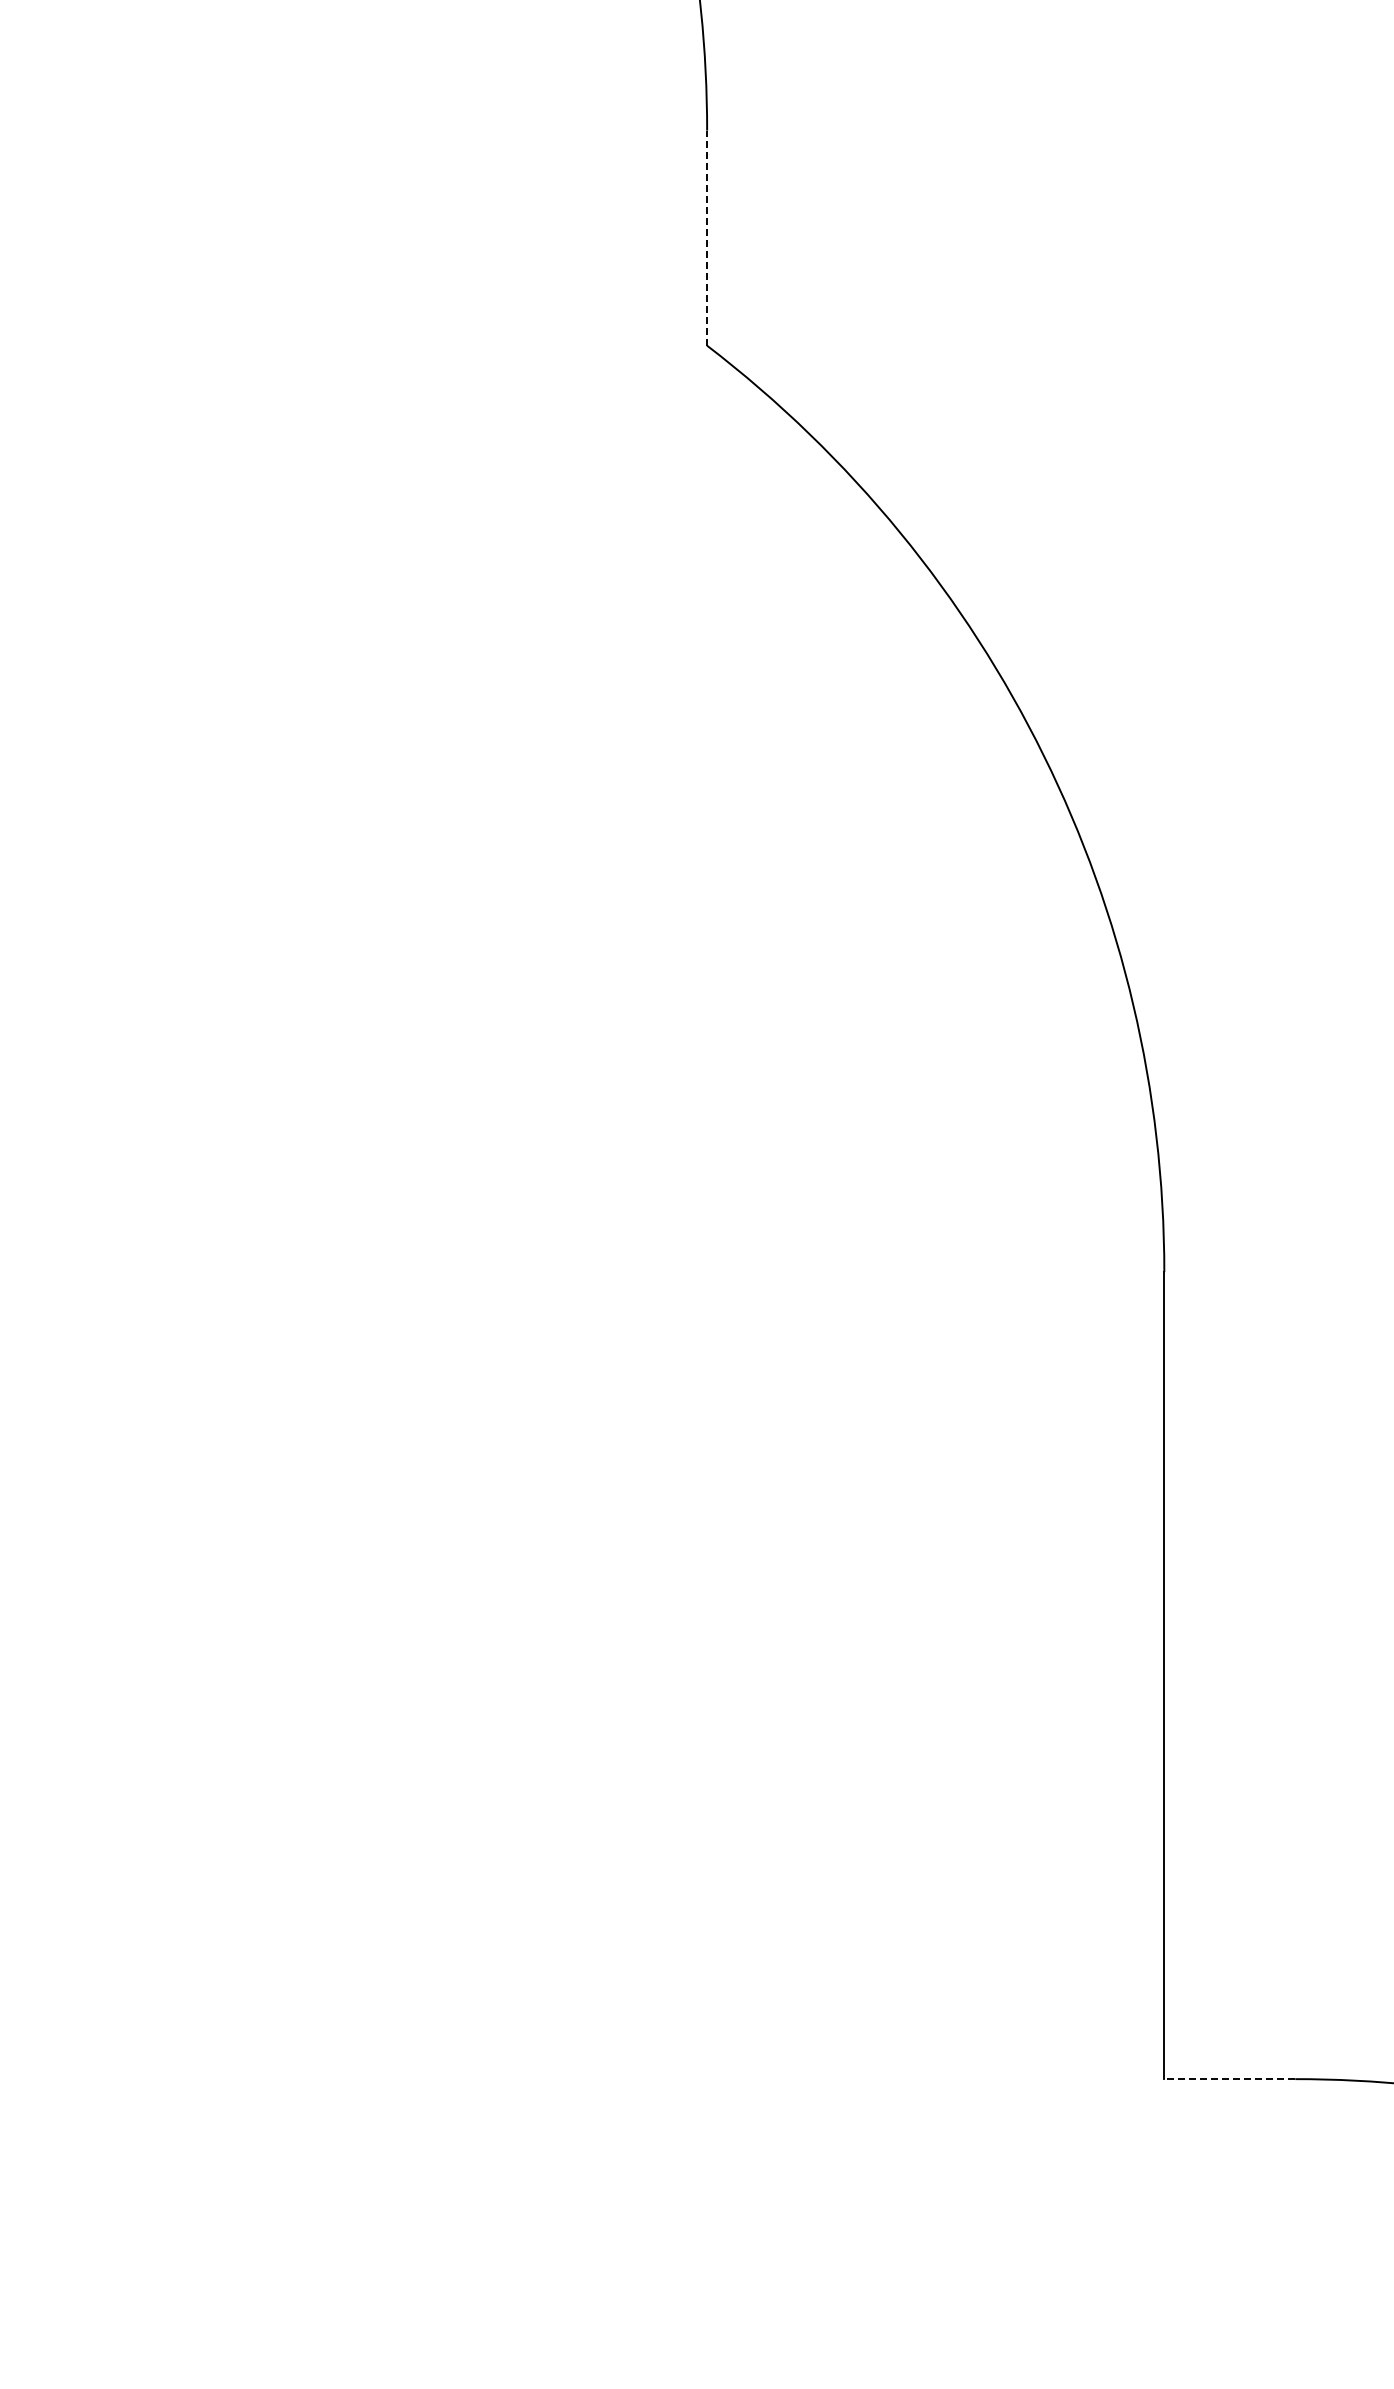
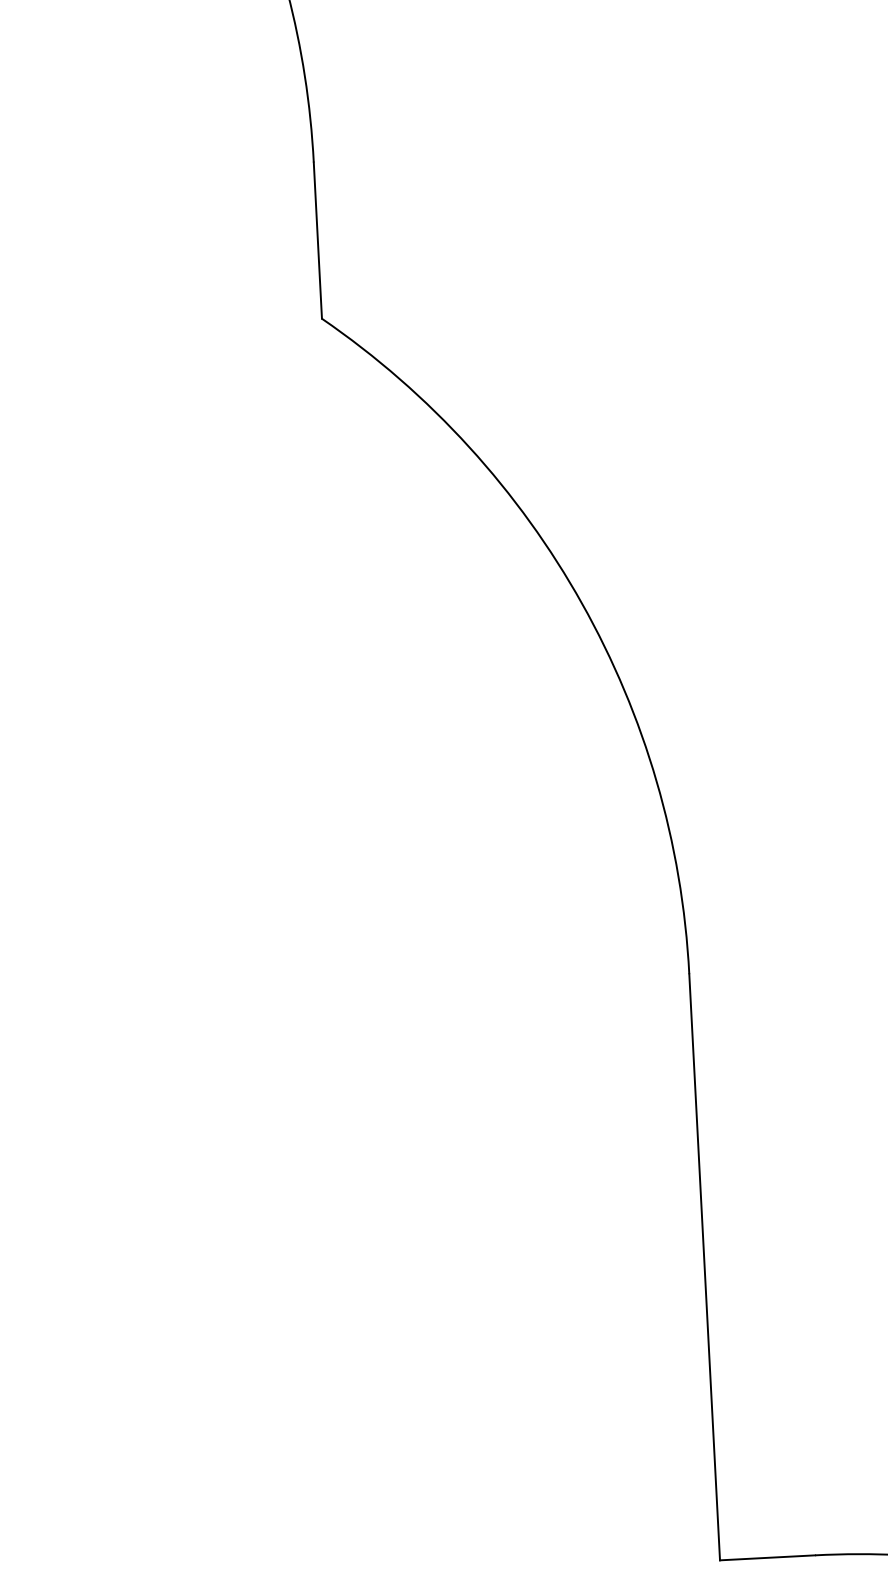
line: (707, 238) -> (318, 240), dashed -> solid
line: (1229, 2079) -> (767, 1558), dashed -> solid

